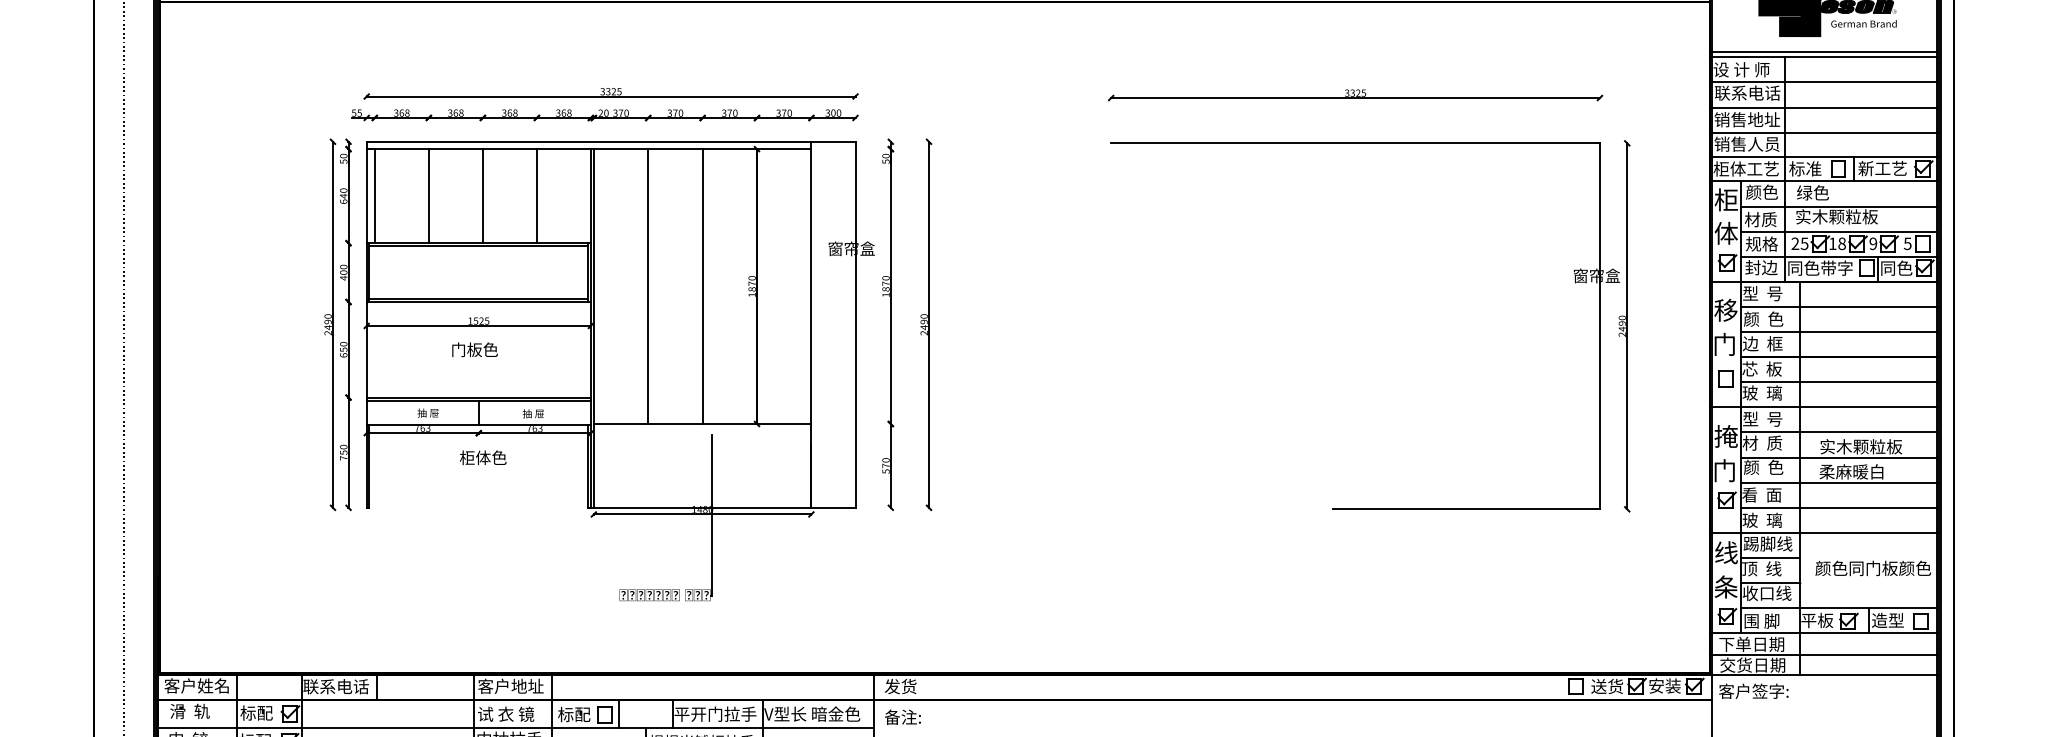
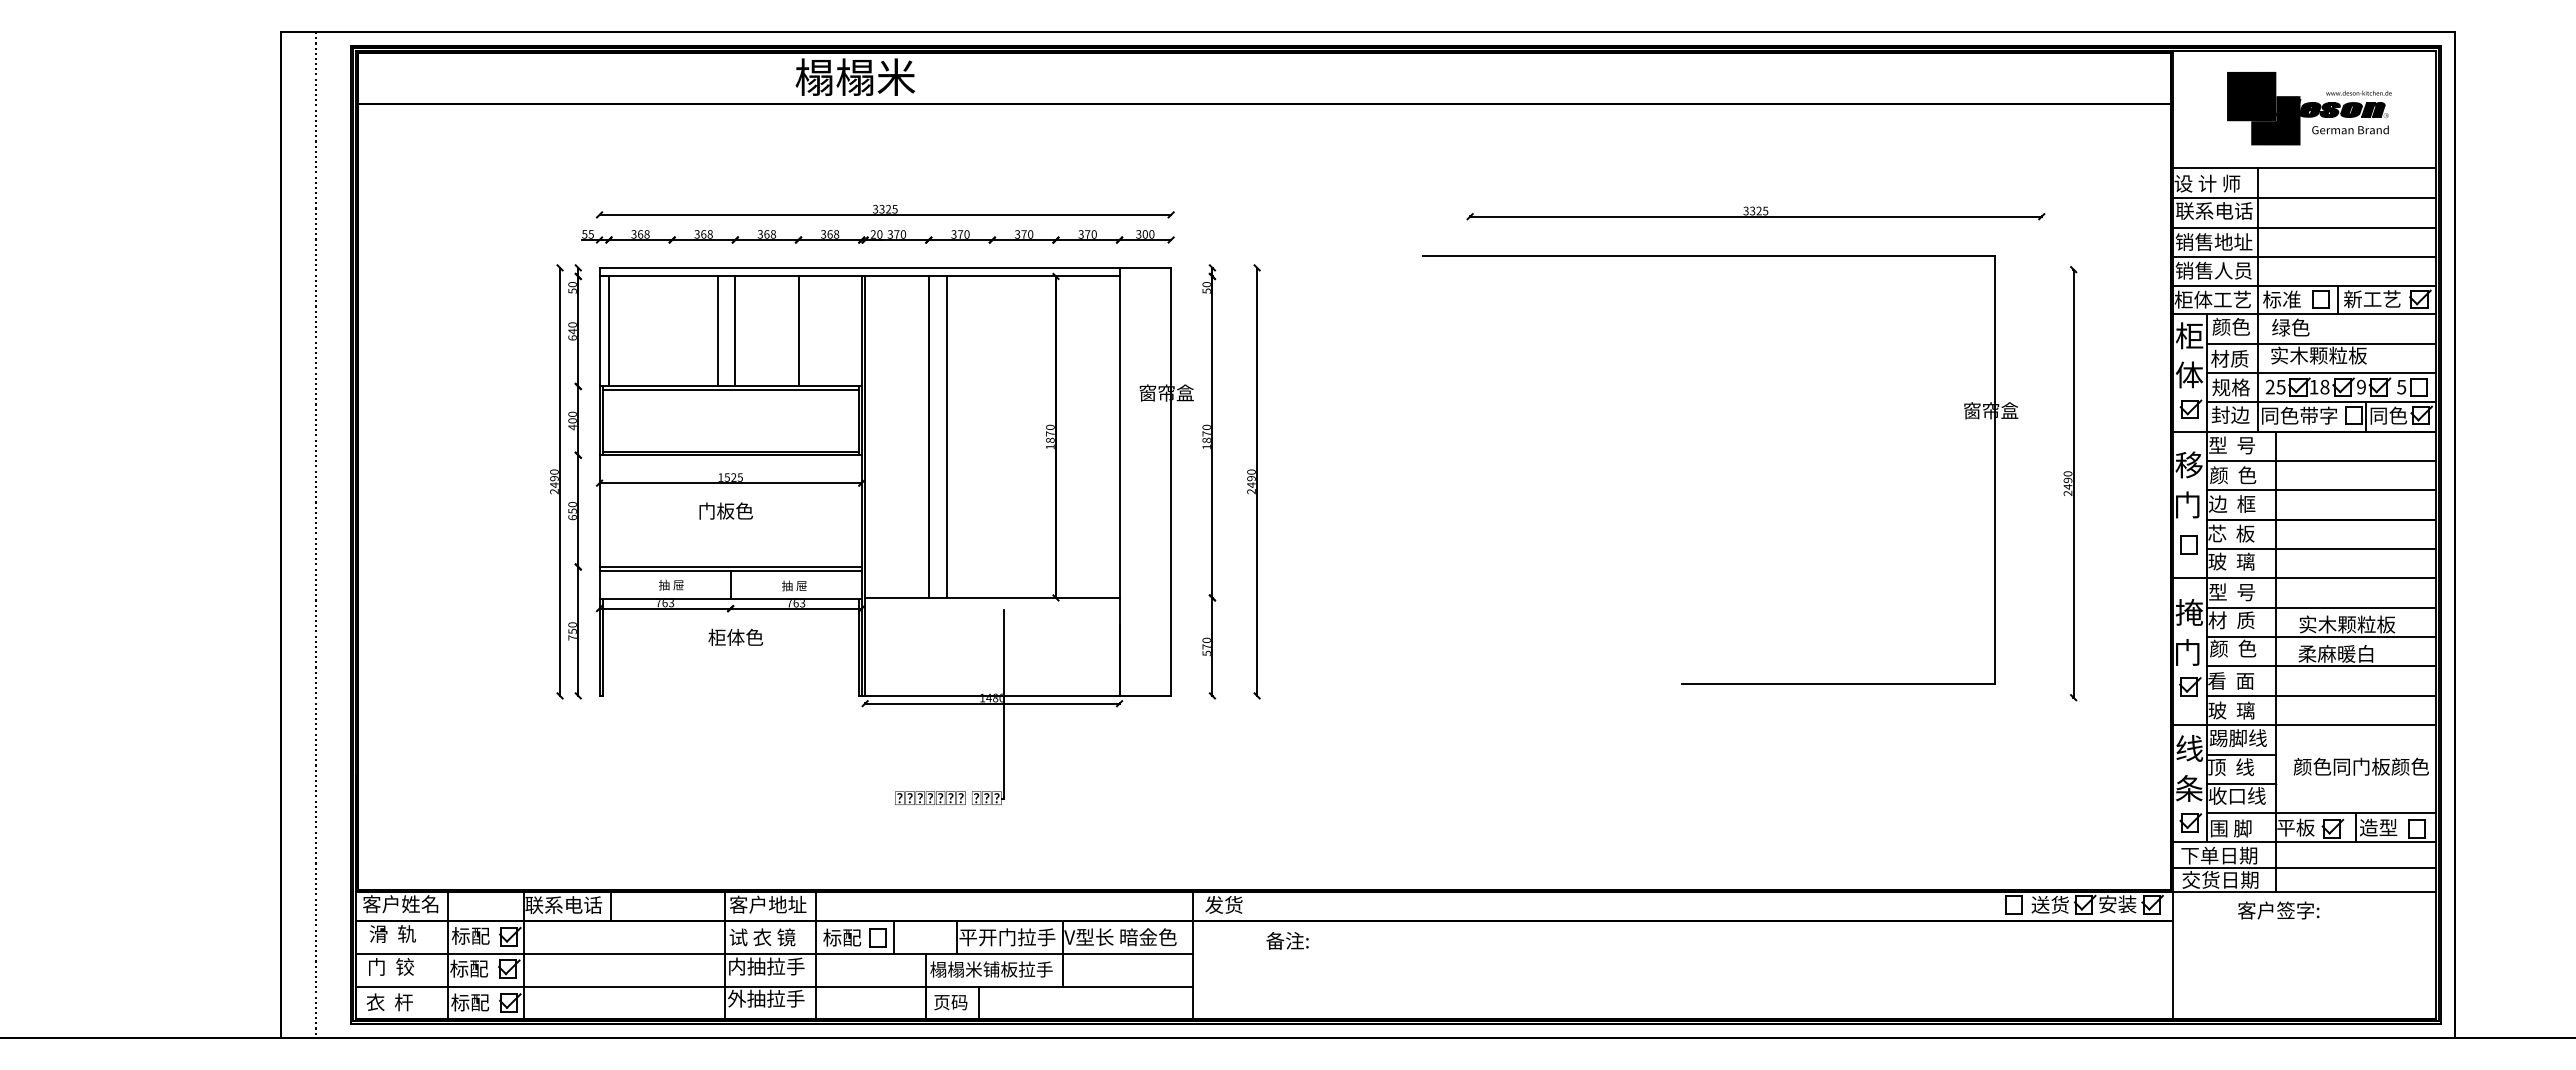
line: (1824, 52) -> (2304, 163), removed
part: (1365, 144) -> (1720, 256), moved
line: (429, 196) -> (718, 331), moved
line: (702, 285) -> (947, 436), moved
text: (1753, 691) -> (2278, 910), moved
text: (902, 716) -> (1287, 940), moved

